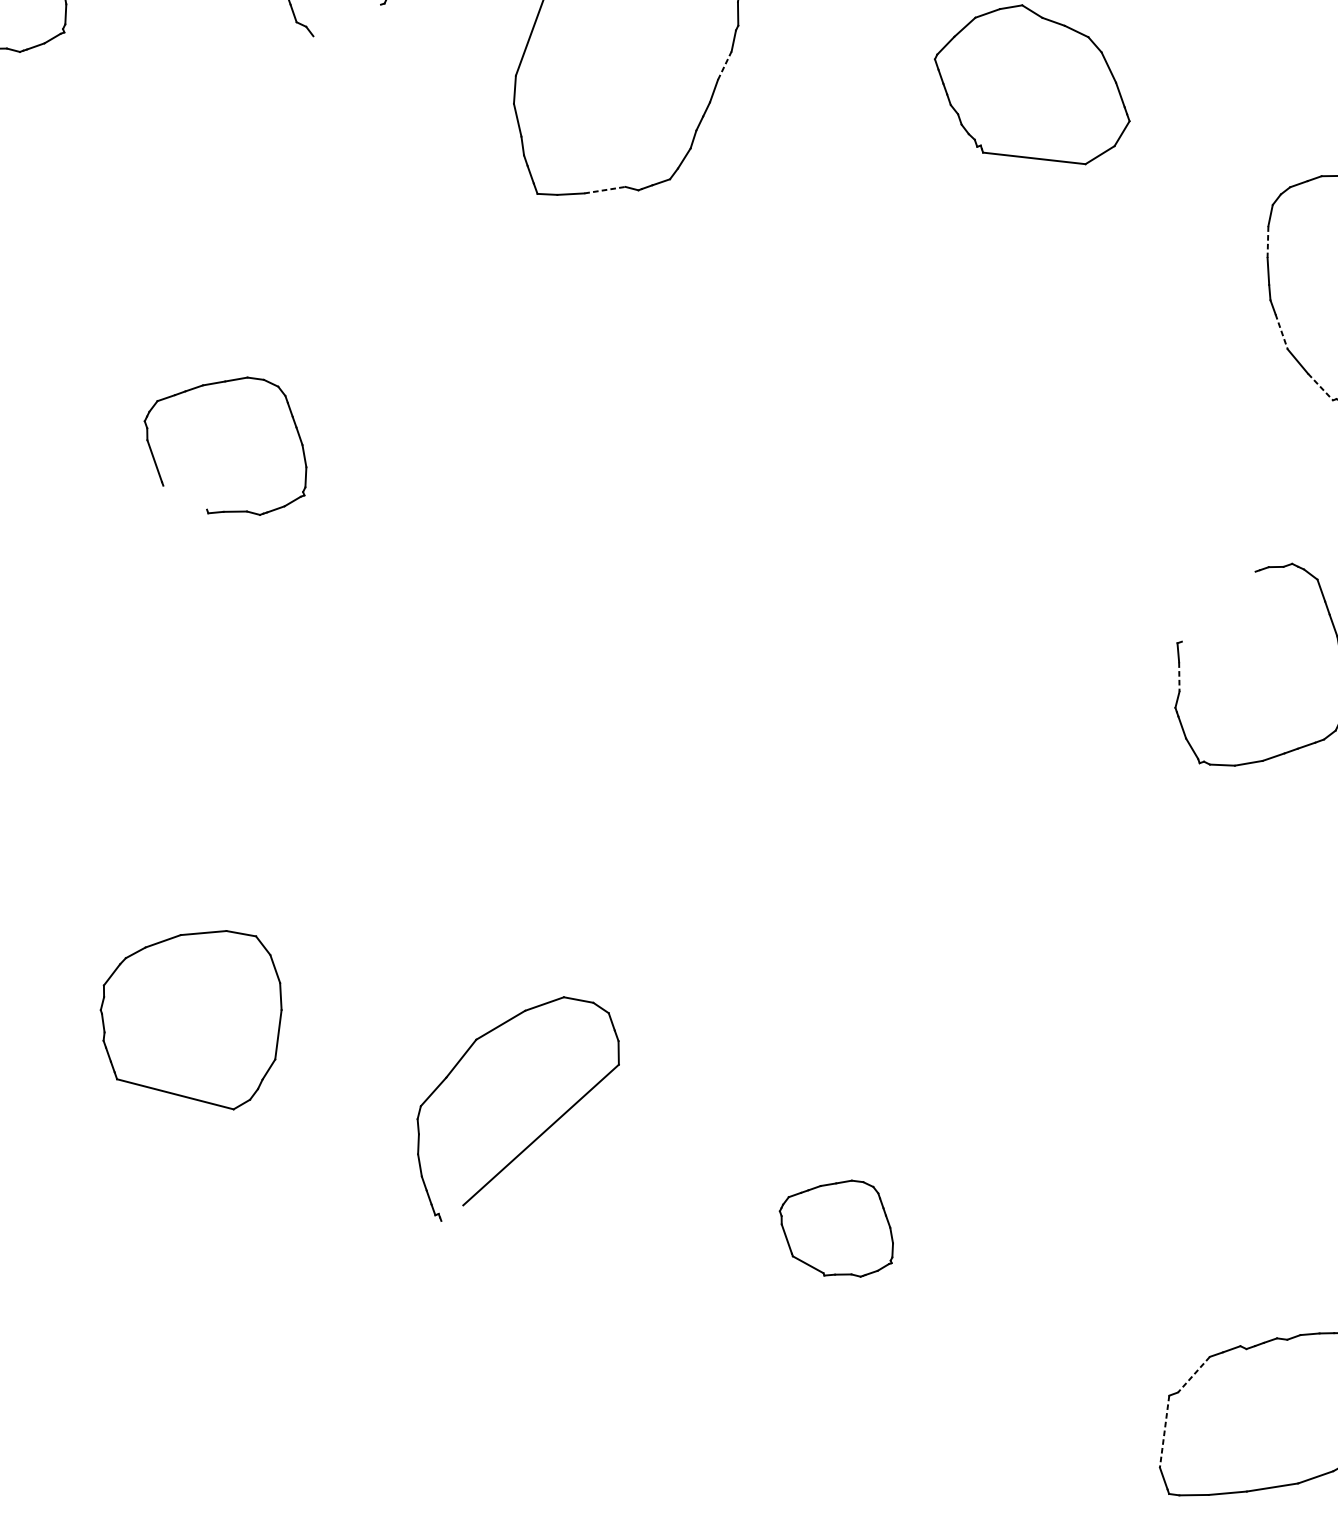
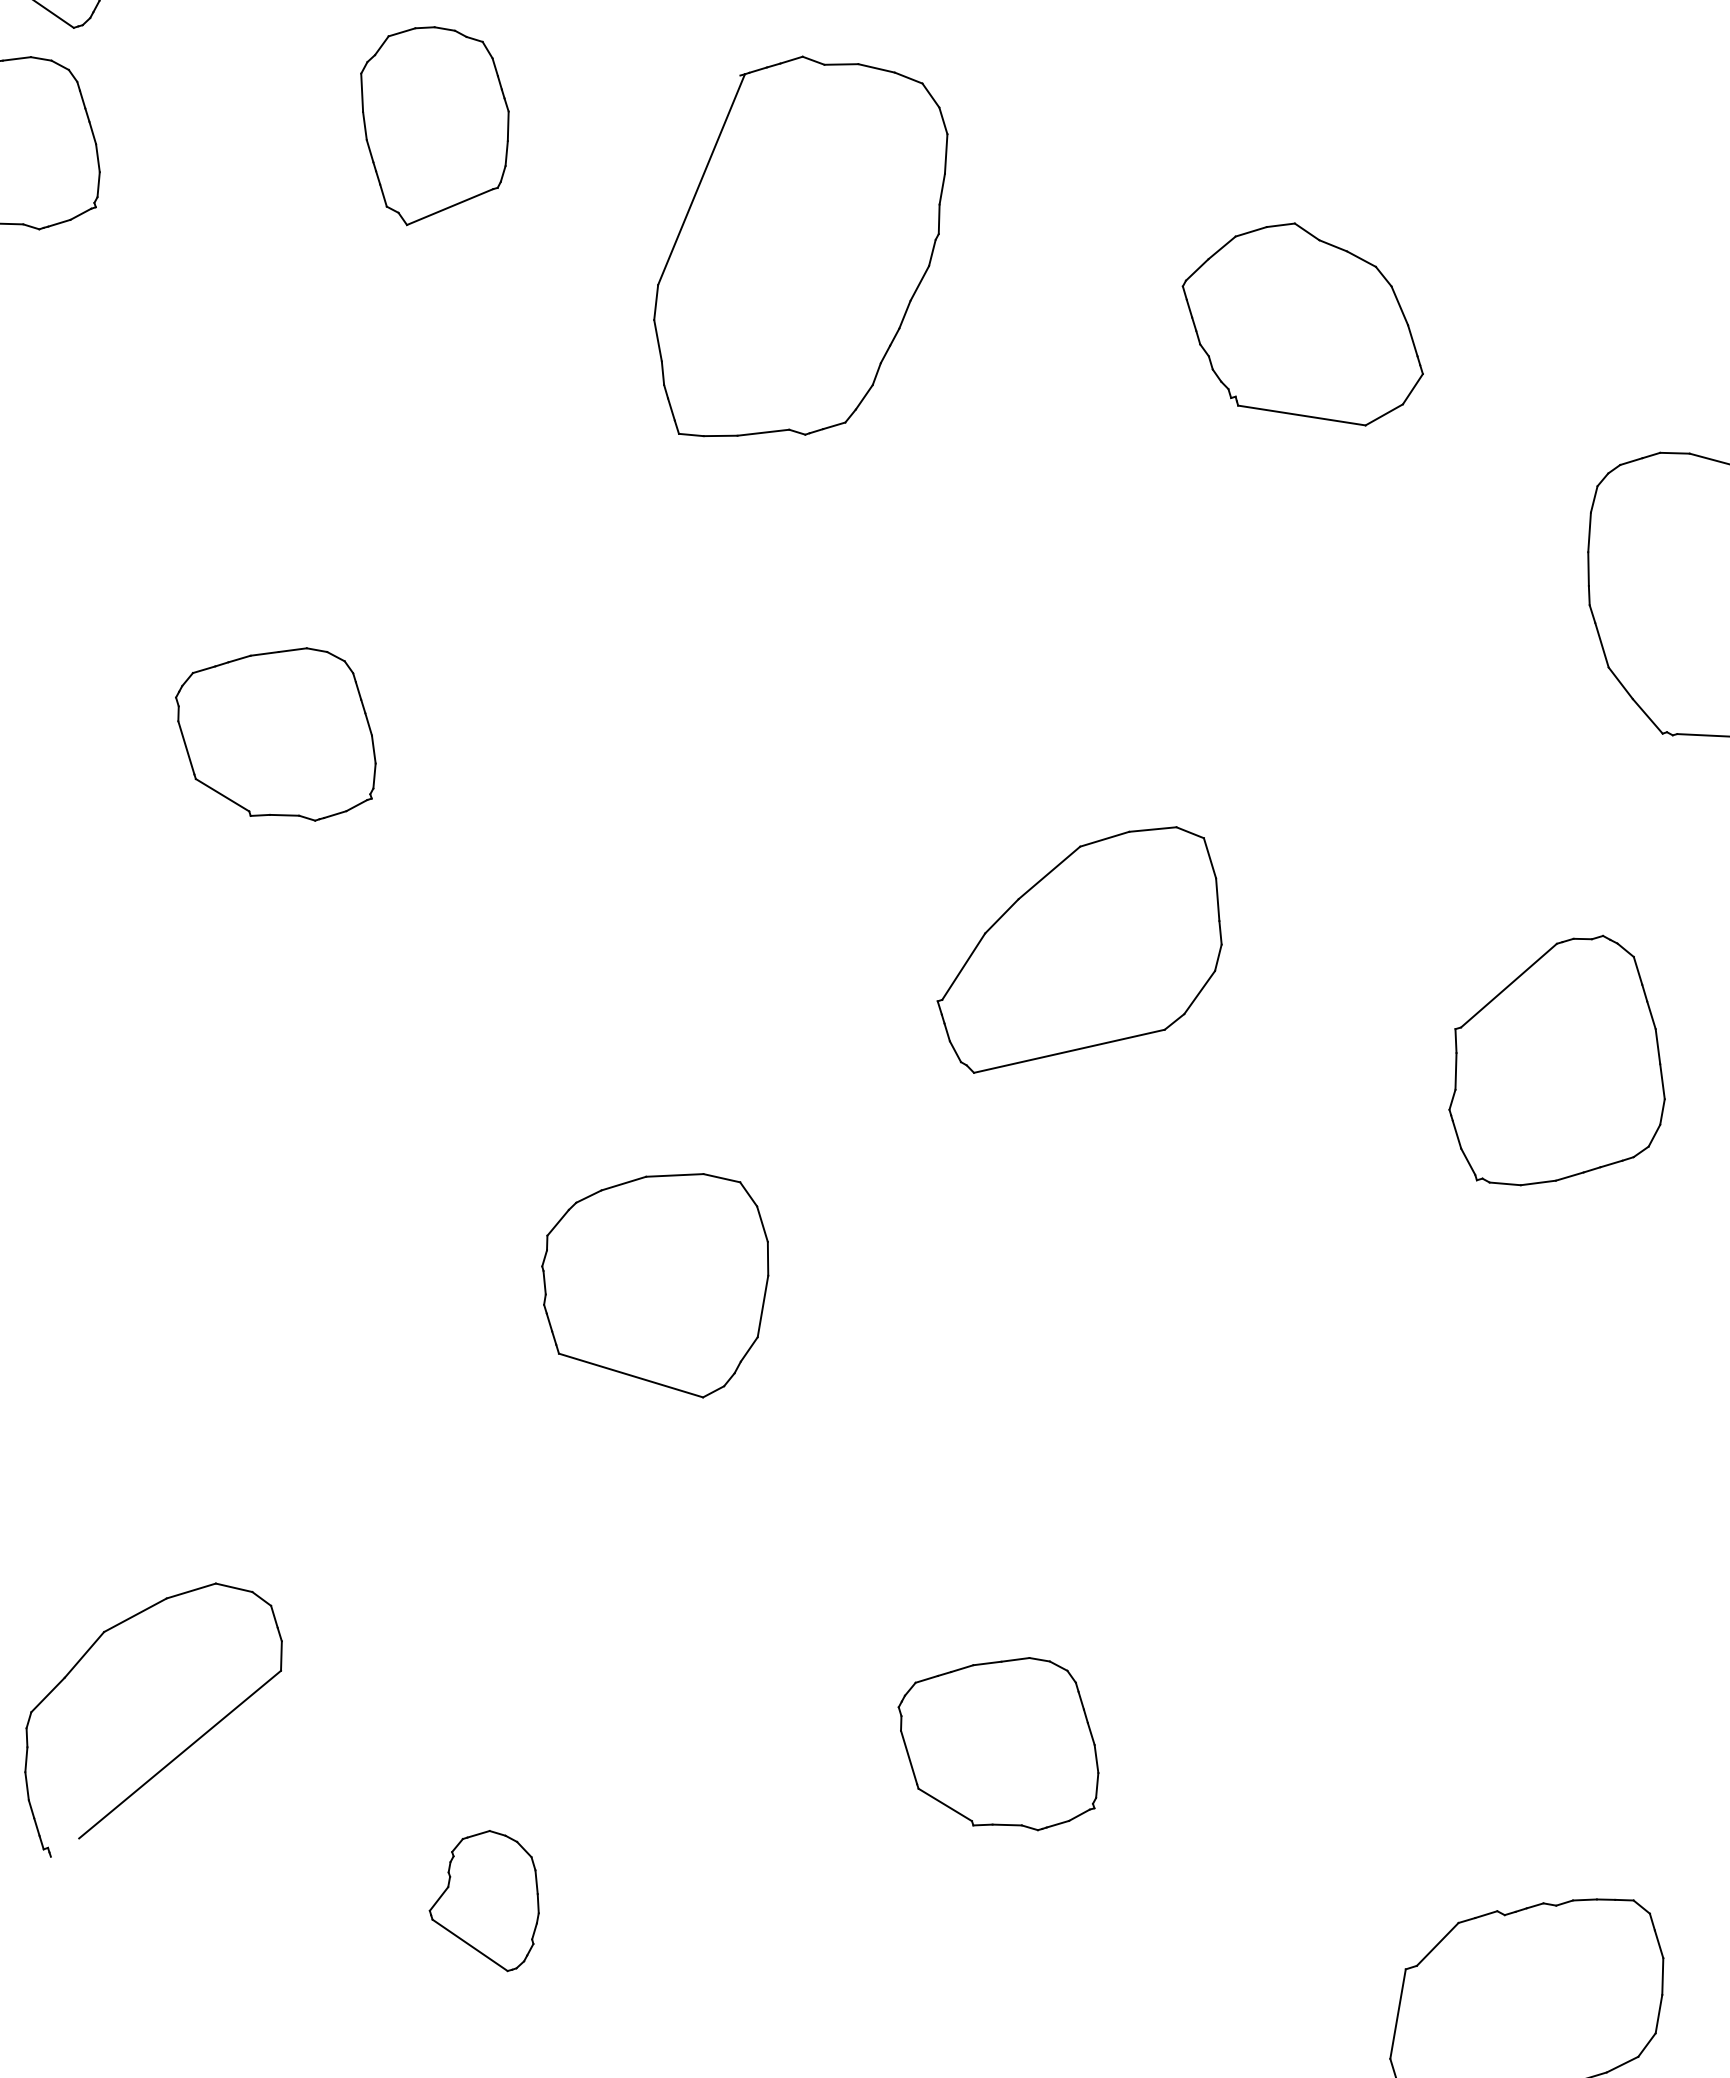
line: (347, 20) -> (450, 207), added
line: (724, 65) -> (919, 283), dashed -> solid
line: (604, 189) -> (763, 432), dashed -> solid
line: (1267, 242) -> (1589, 532), dashed -> solid
line: (1282, 331) -> (1602, 645), dashed -> solid
line: (1320, 387) -> (1647, 716), dashed -> solid
line: (185, 497) -> (222, 795), added
part: (874, 592) -> (1079, 949), added
line: (1218, 606) -> (1508, 985), added
line: (1178, 677) -> (1455, 1071), dashed -> solid
part: (191, 1021) -> (655, 1285), moved
part: (540, 1134) -> (179, 1753), moved
part: (836, 1229) -> (998, 1744), size x1.43
part: (430, 1372) -> (483, 1901), added
line: (1193, 1374) -> (1437, 1944), dashed -> solid
line: (1164, 1431) -> (1397, 2014), dashed -> solid

